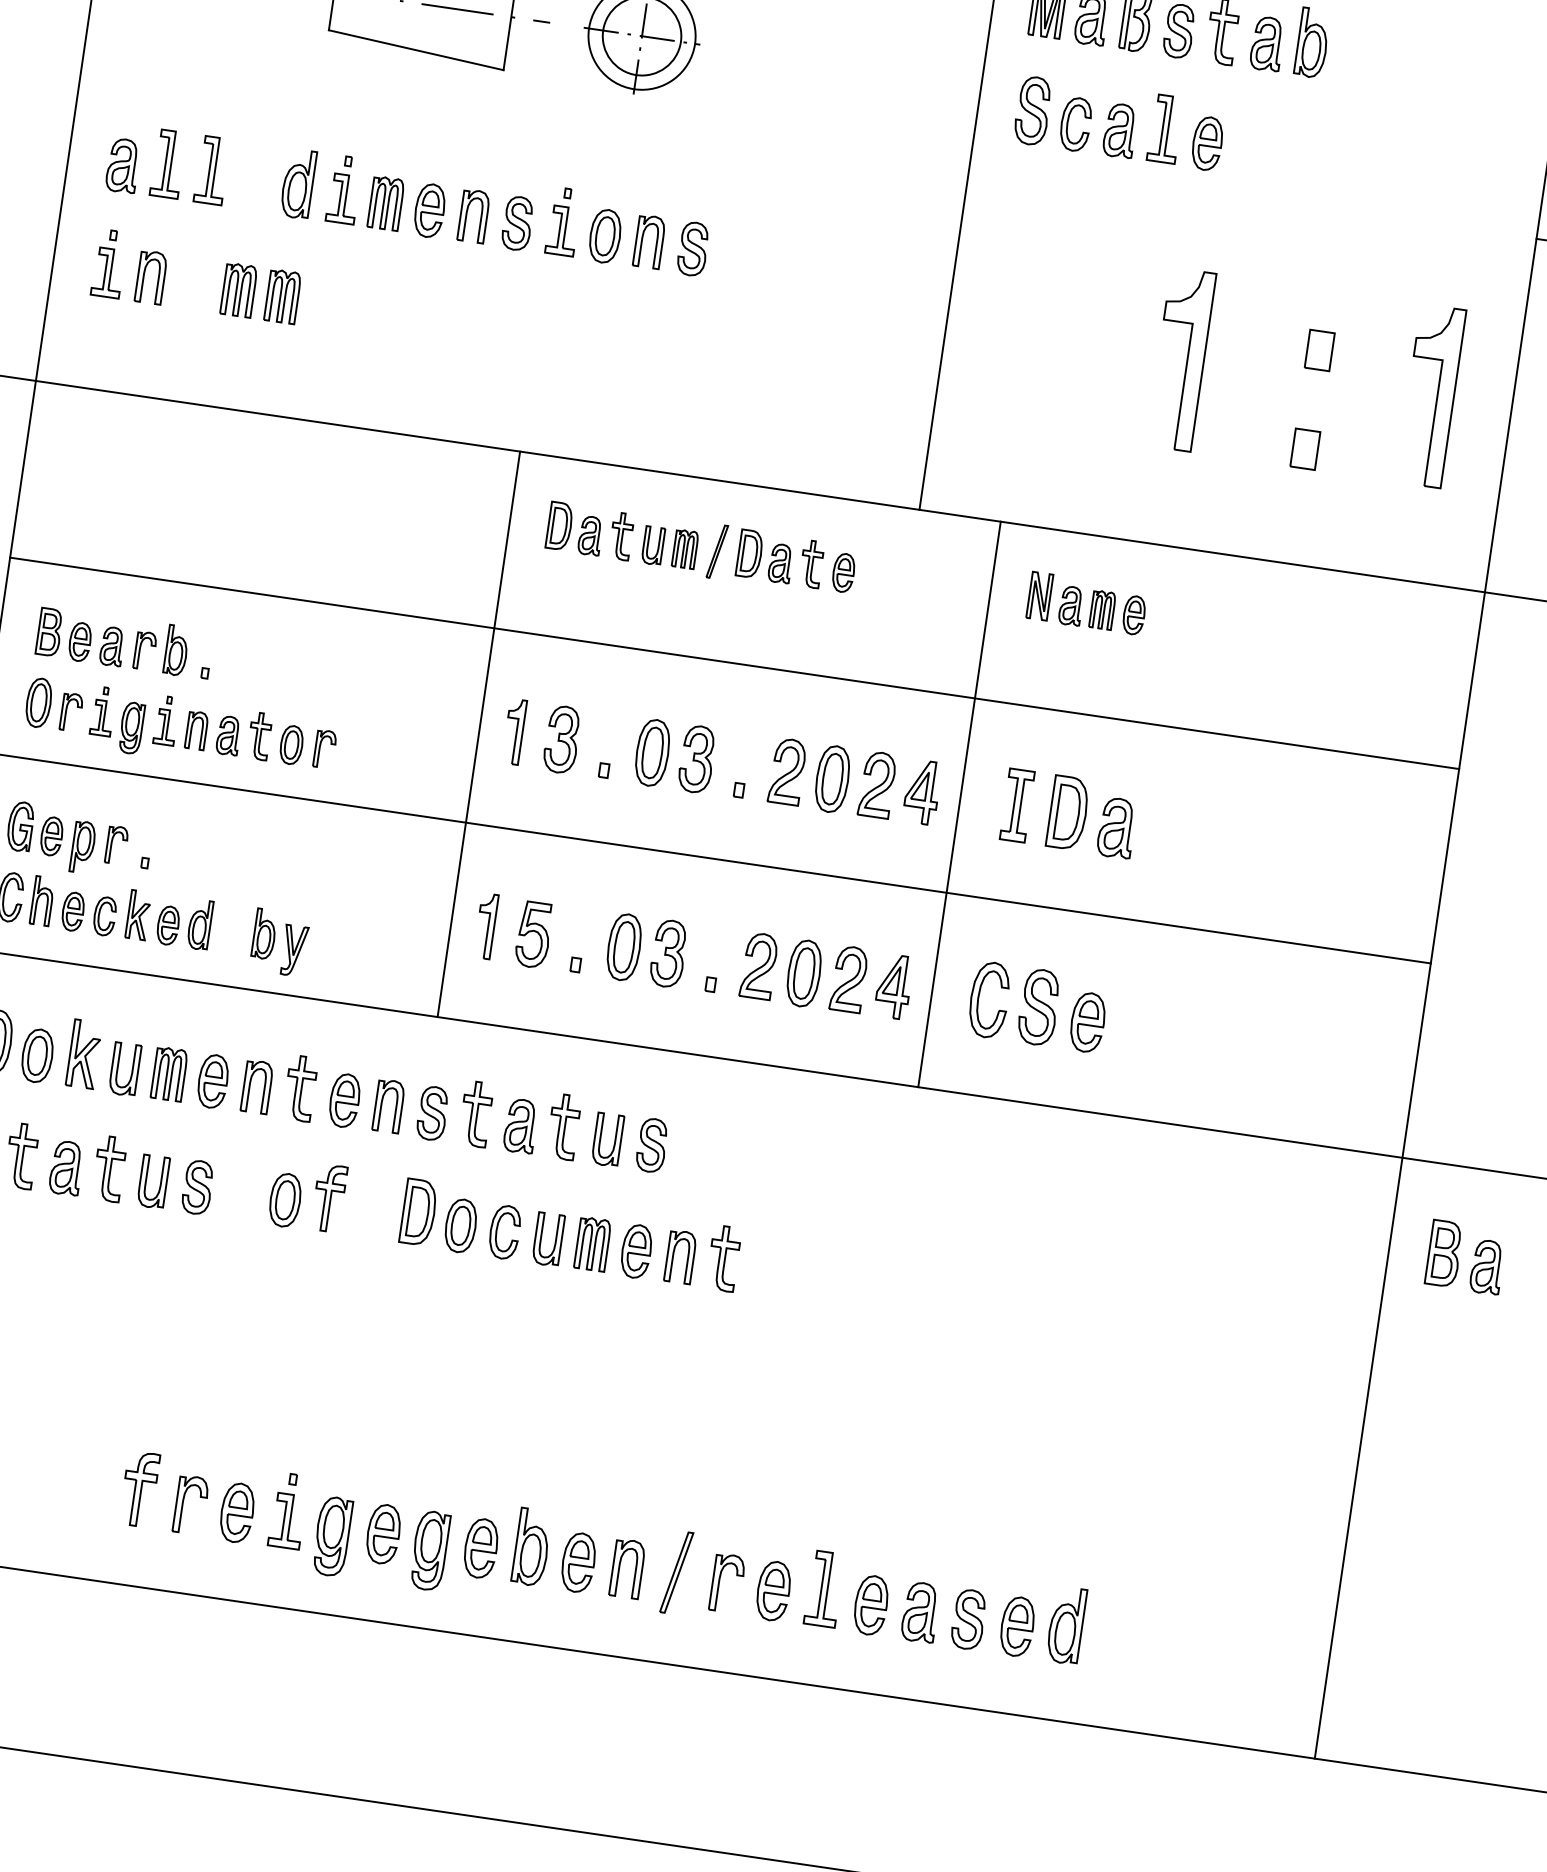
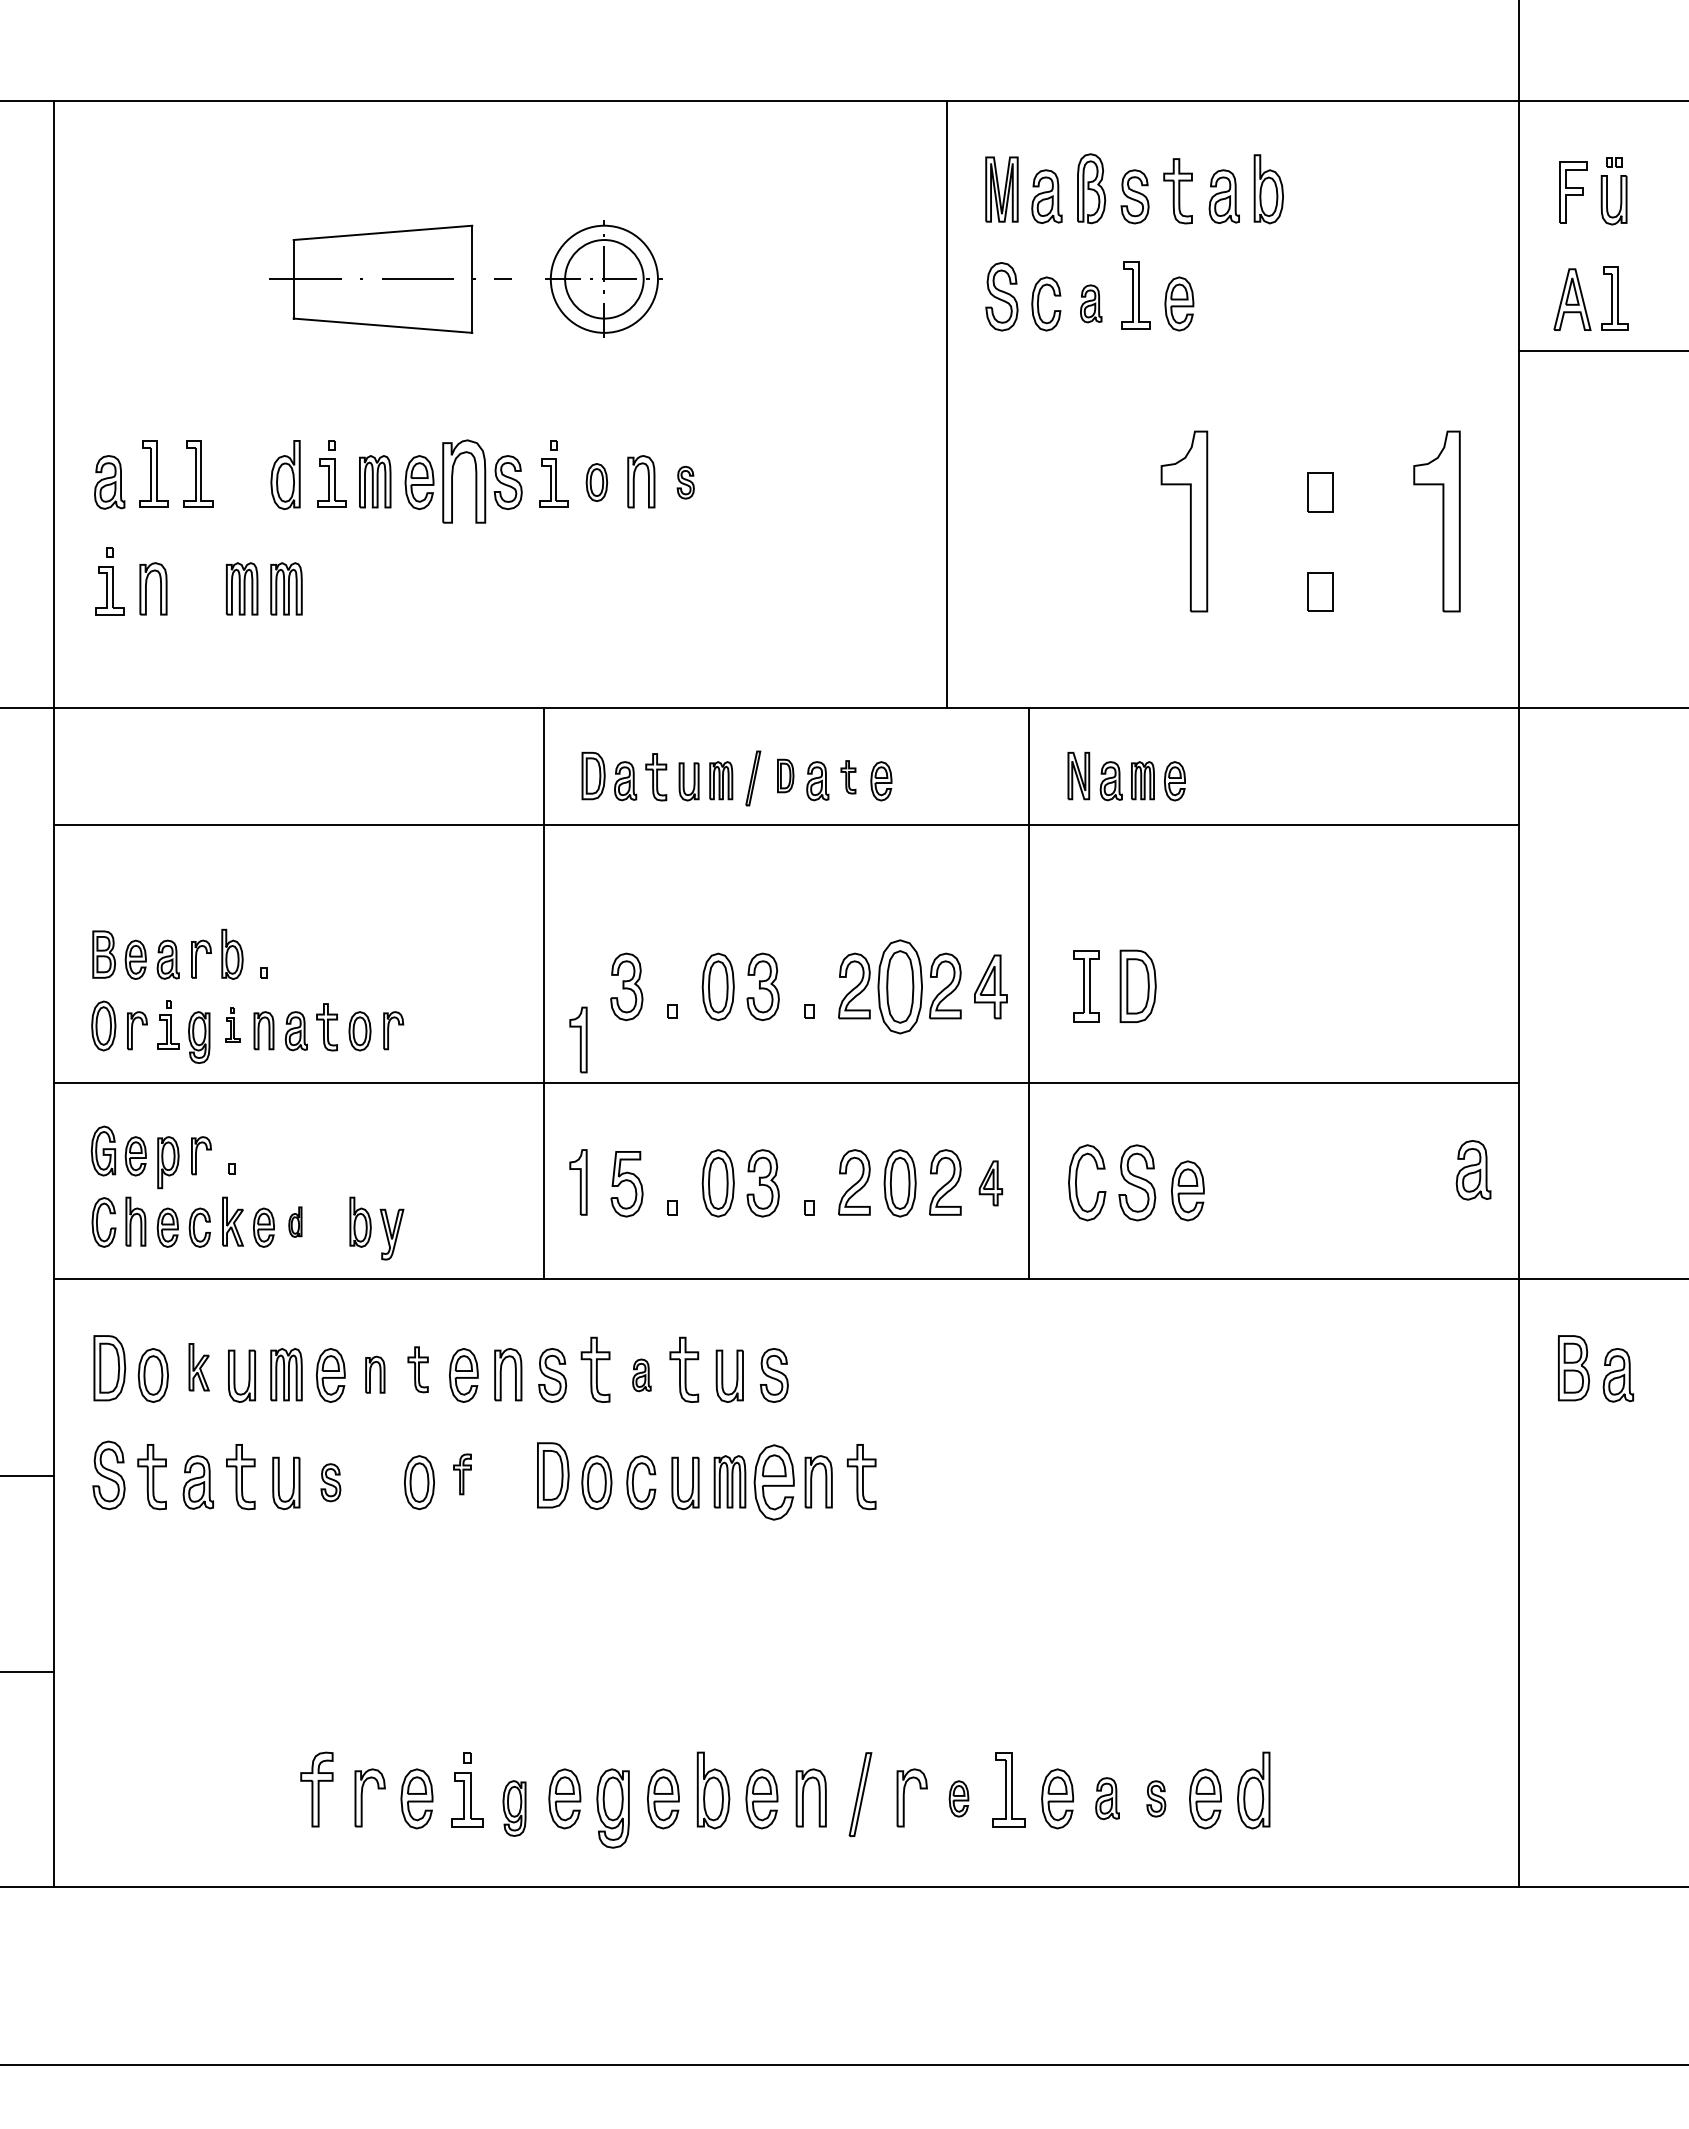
part: (1119, 130) -> (1090, 303), size x0.7
part: (473, 215) -> (463, 481), size x1.6
part: (604, 236) -> (596, 482), size x0.7
part: (692, 249) -> (685, 482), size x0.6
part: (749, 553) -> (785, 775), size x0.7
part: (811, 564) -> (848, 777), size x0.7
line: (734, 663) -> (786, 825), moved
part: (166, 719) -> (232, 1024), size x0.7
part: (514, 731) -> (578, 1039), moved
part: (831, 778) -> (899, 986), size x1.4
part: (1116, 828) -> (1473, 1170), moved
part: (200, 923) -> (295, 1221), size x0.6
part: (893, 986) -> (990, 1183), size x0.7
part: (83, 1054) -> (198, 1367), size x0.7
part: (257, 1086) -> (375, 1374), size x0.7
part: (299, 1088) -> (417, 1369), size x0.7
part: (520, 1126) -> (641, 1375), size x0.6
part: (197, 1187) -> (330, 1482), size x0.7
part: (329, 1198) -> (462, 1474), size x0.6
part: (636, 1251) -> (774, 1482), size x1.4
part: (332, 1536) -> (514, 1808), size x0.7
part: (773, 1590) -> (958, 1798), size x0.6
part: (920, 1612) -> (1107, 1798), size x0.7
part: (969, 1619) -> (1156, 1798), size x0.6

